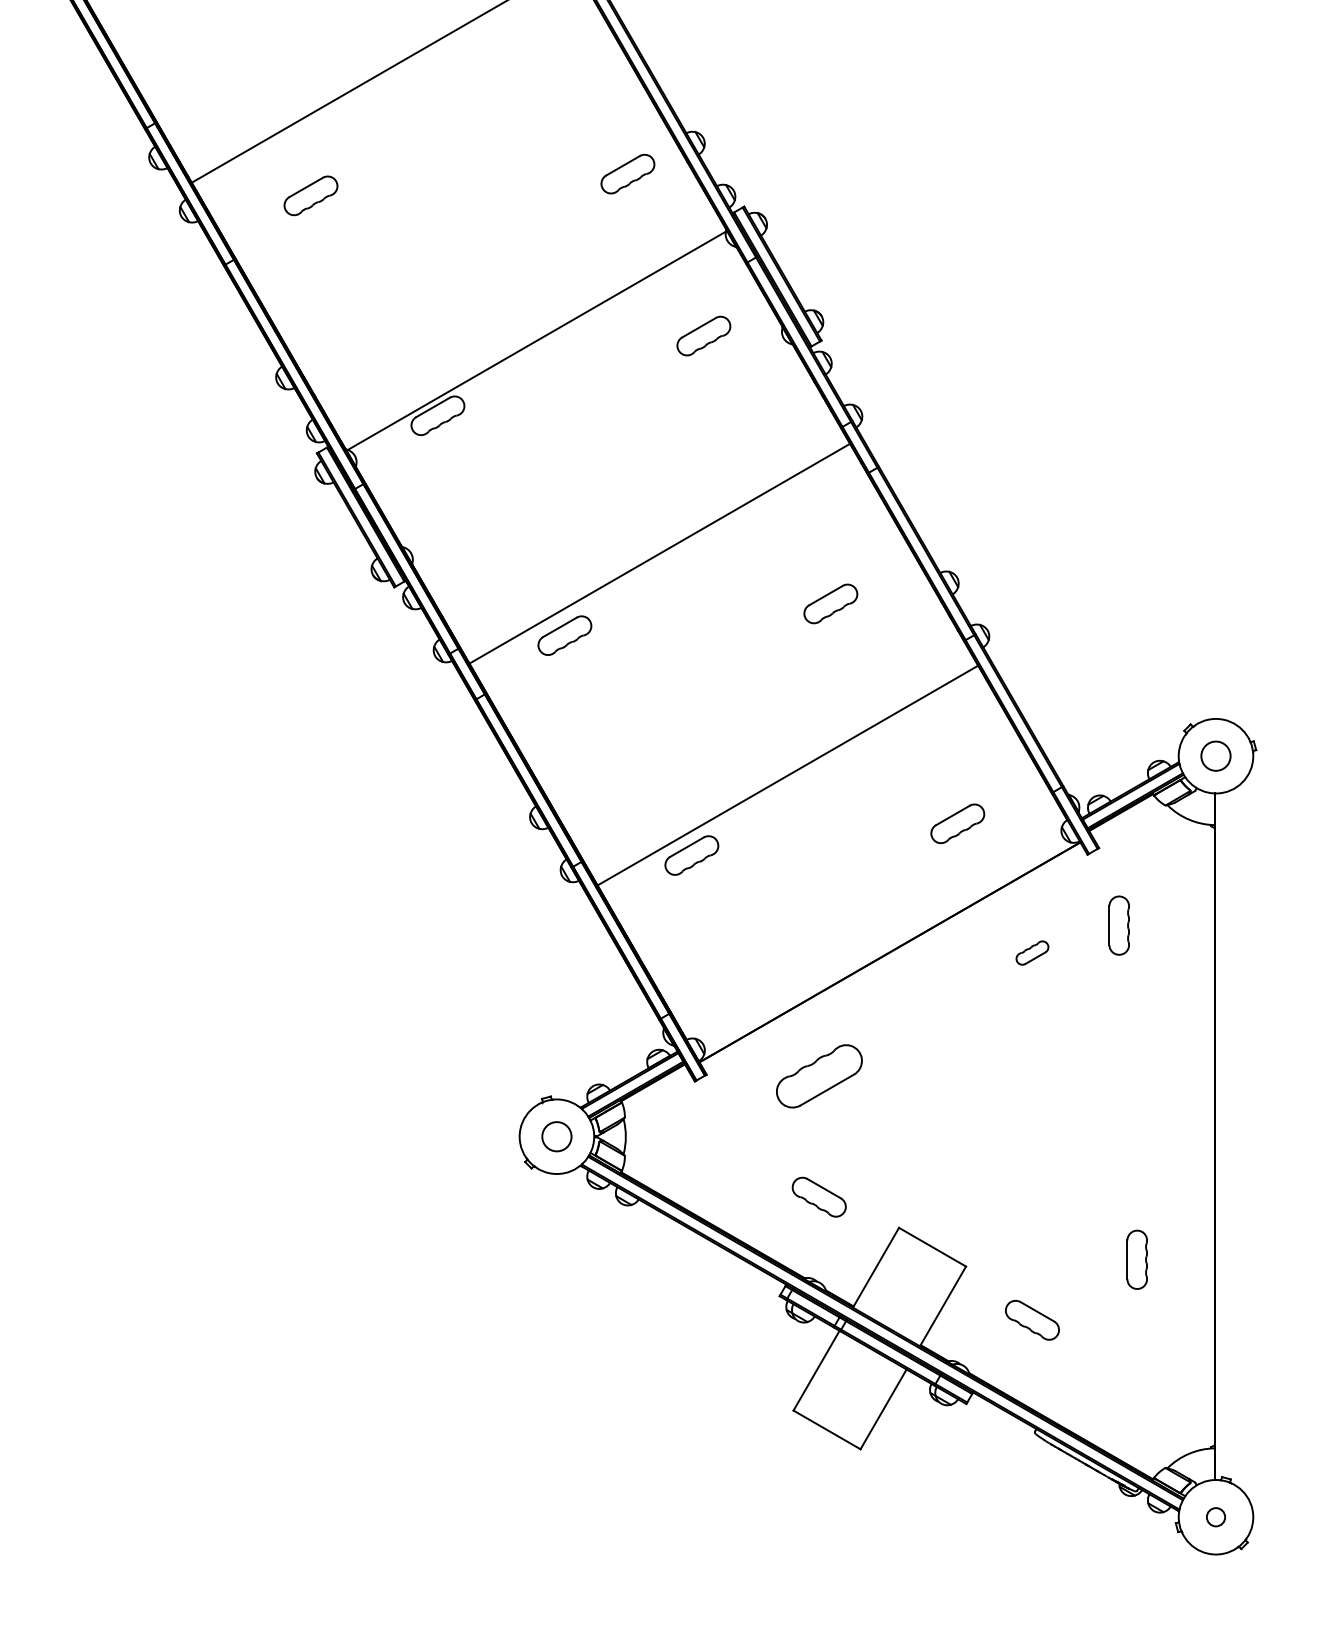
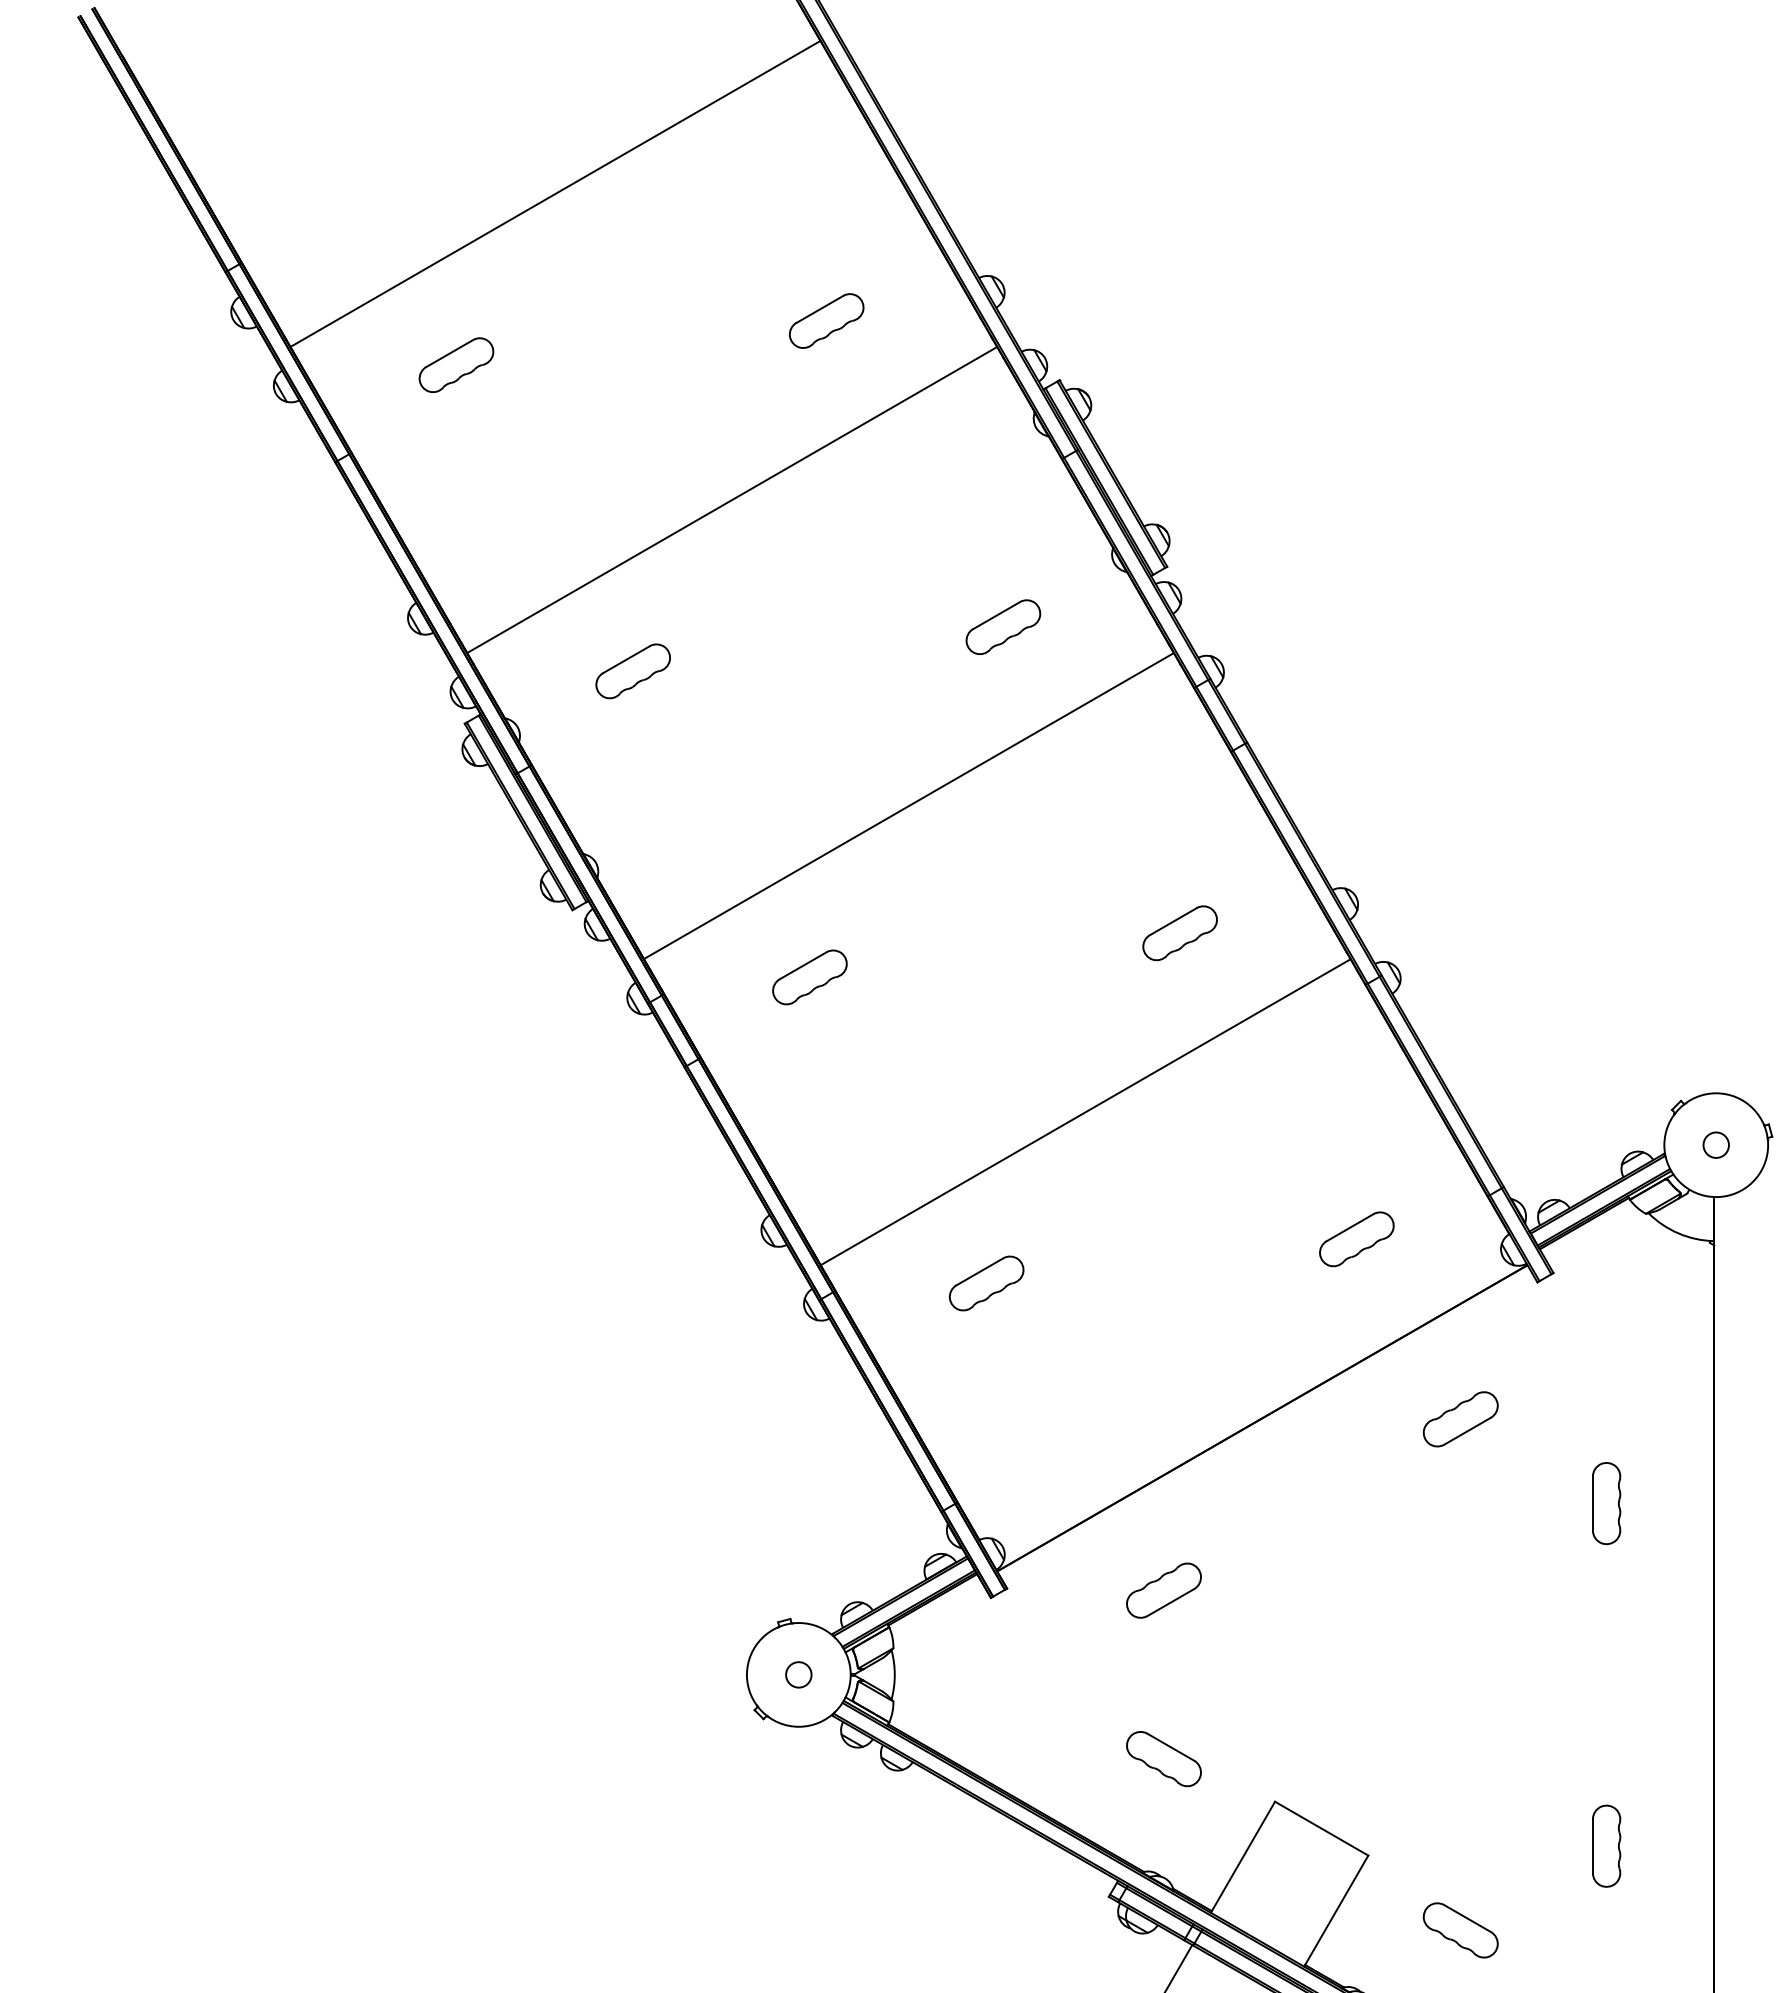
part: (627, 173) -> (826, 320), moved
part: (703, 335) -> (1002, 626), moved
line: (536, 340) -> (731, 499), moved
line: (659, 553) -> (908, 805), moved
circle: (1215, 756) -> (1715, 1145), size x0.62
line: (787, 775) -> (1084, 1112), moved
part: (1118, 925) -> (1605, 1503), moved
part: (1032, 952) -> (1460, 1418), size x1.67
part: (818, 1075) -> (1162, 1589), size x0.62
circle: (556, 1136) -> (798, 1674), size x0.62

